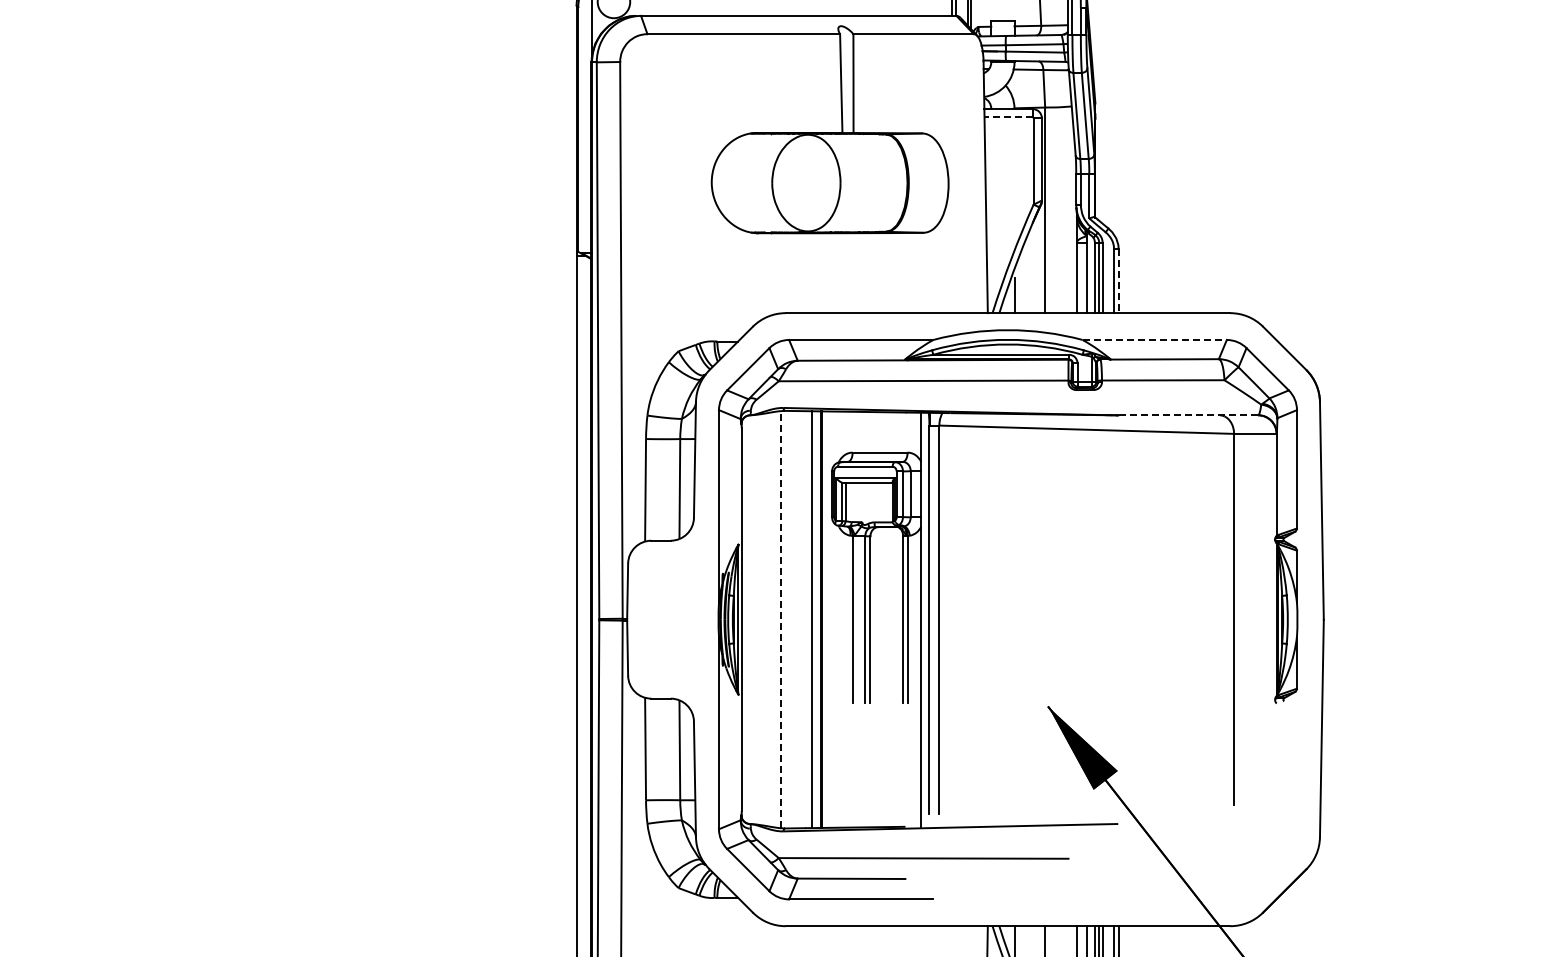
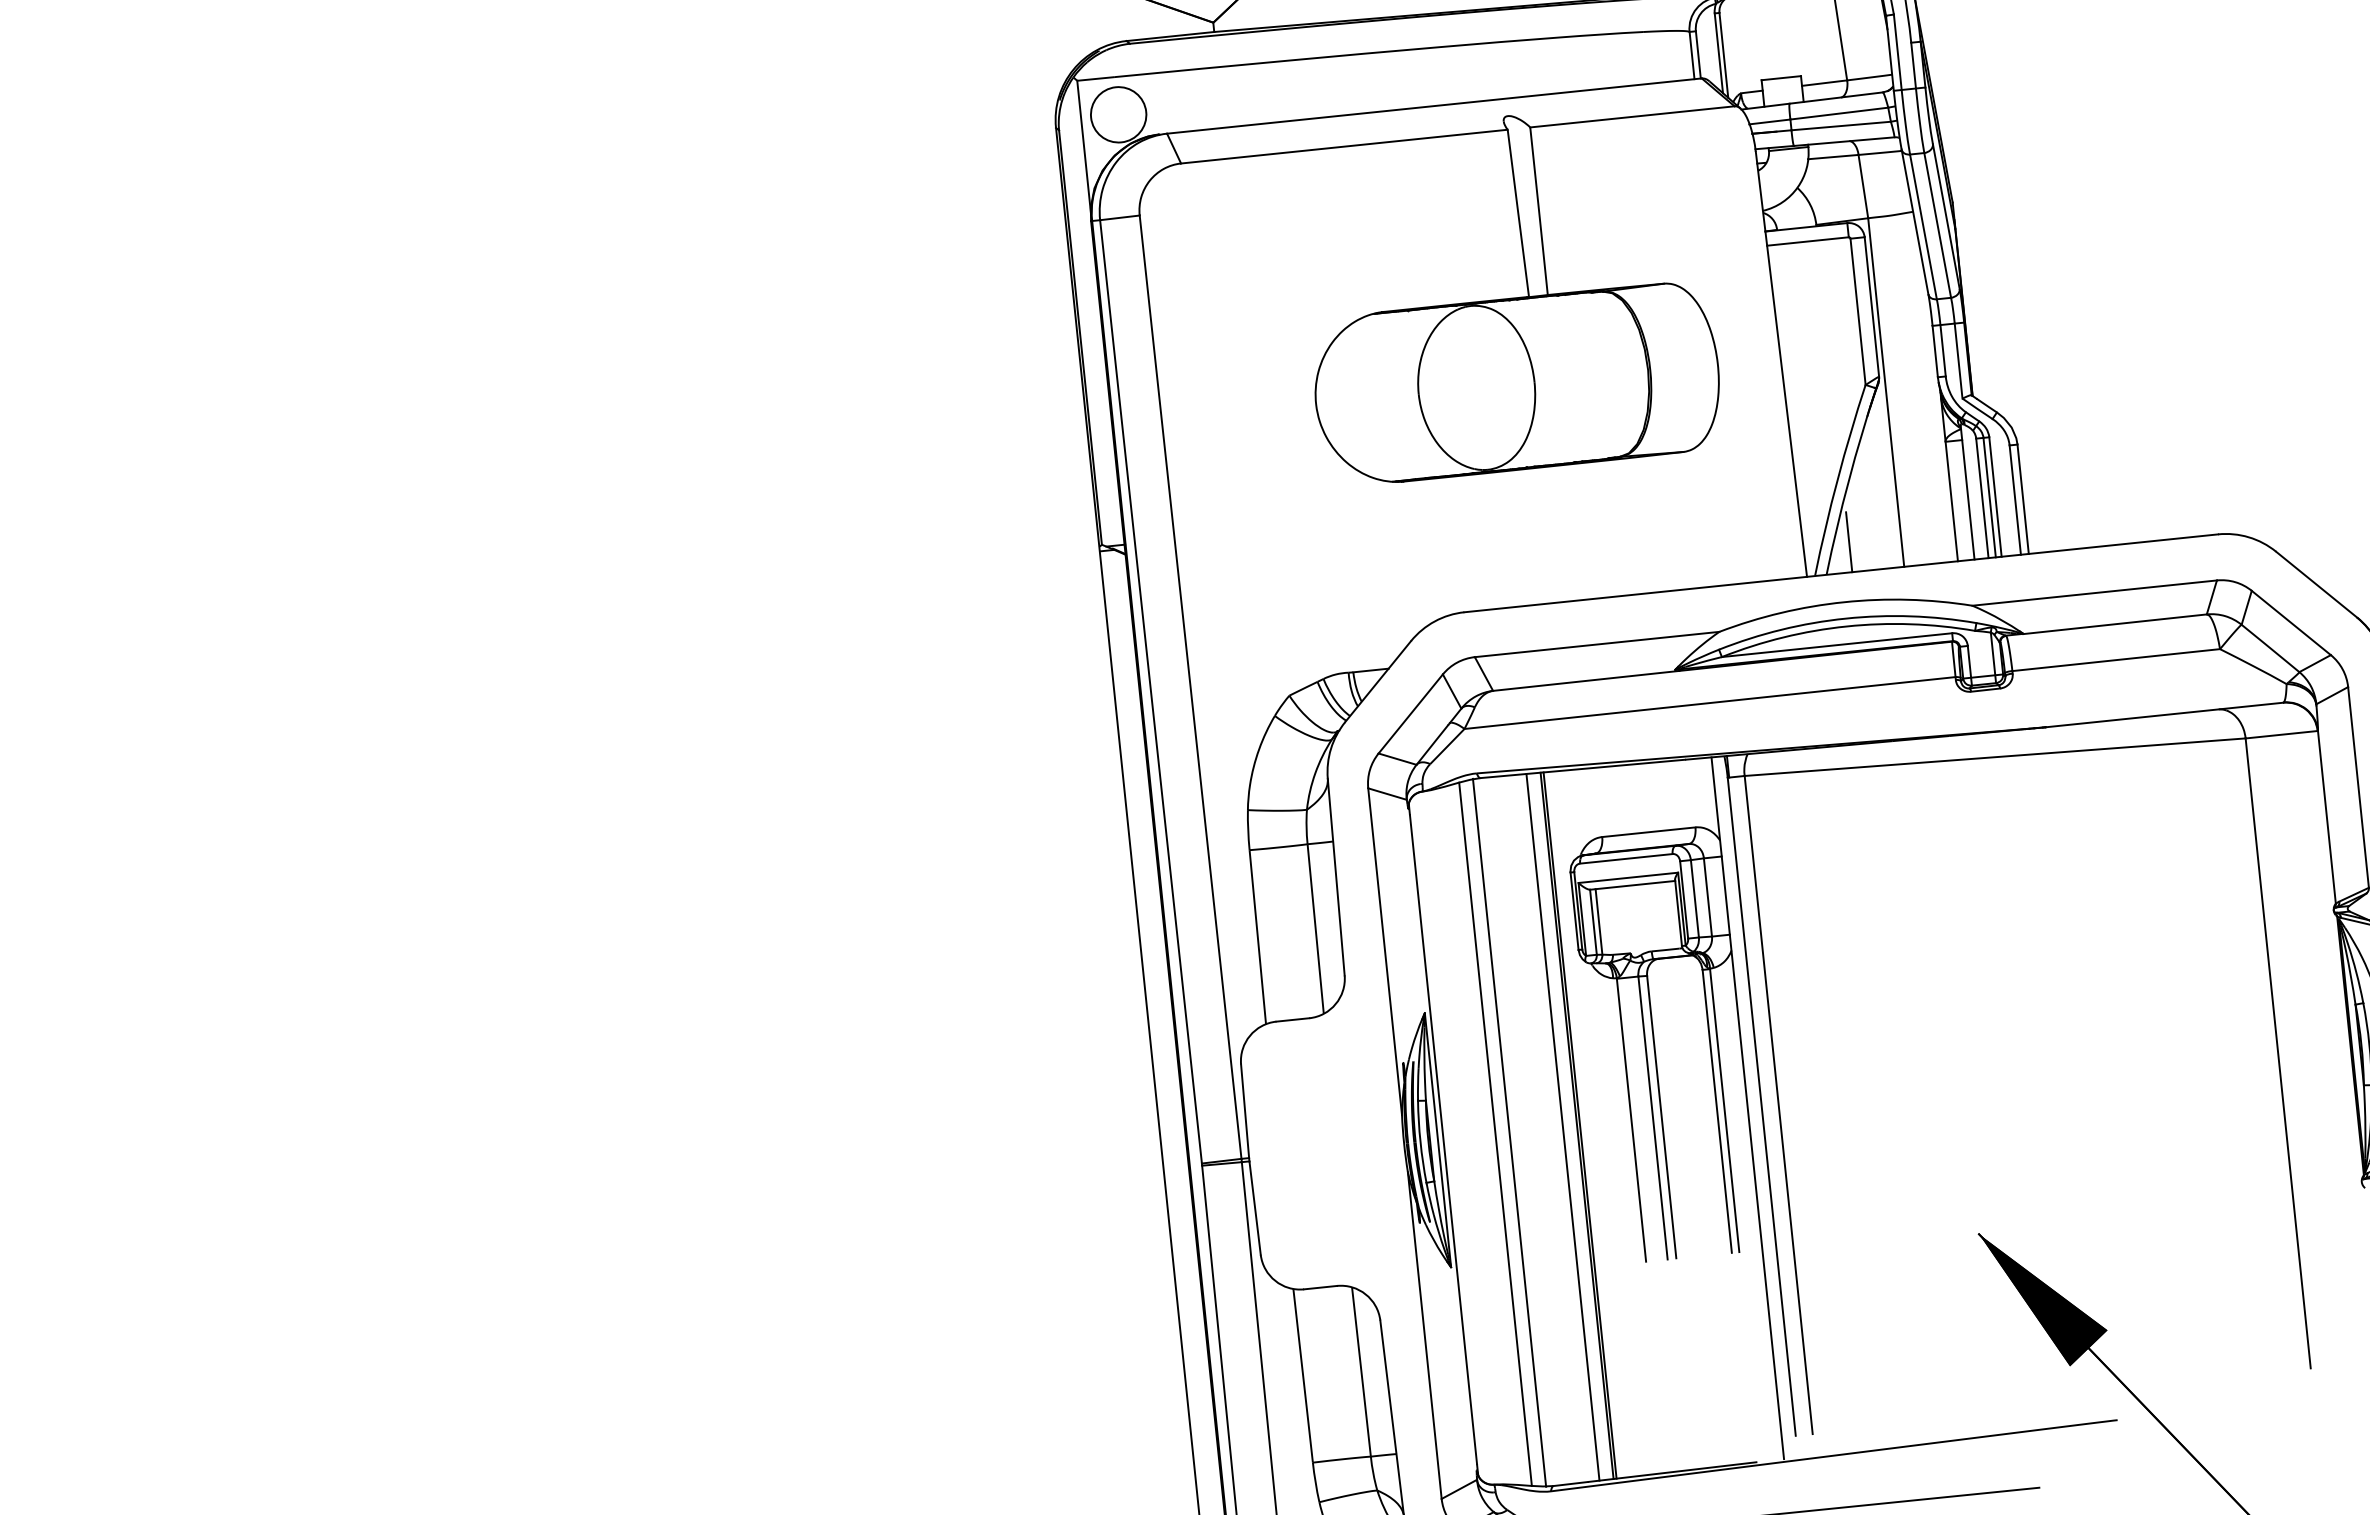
line: (1008, 117) -> (1807, 241), dashed -> solid
line: (1118, 281) -> (2023, 500), dashed -> solid
line: (1155, 339) -> (2095, 592), dashed -> solid
line: (1188, 415) -> (2165, 715), dashed -> solid
line: (772, 619) -> (1495, 1133), added
line: (780, 619) -> (1509, 1132), dashed -> solid

